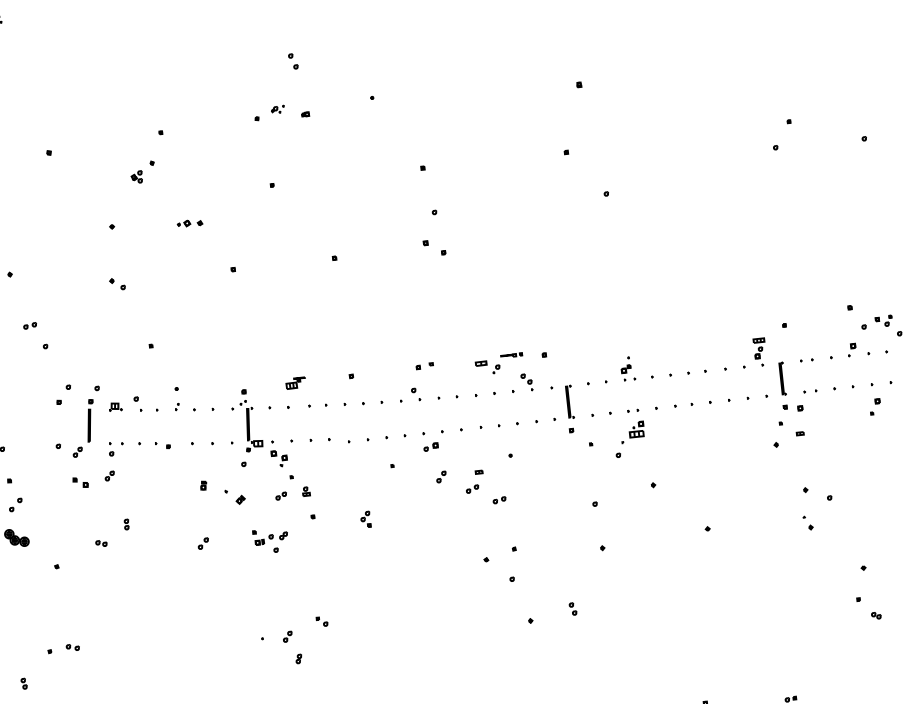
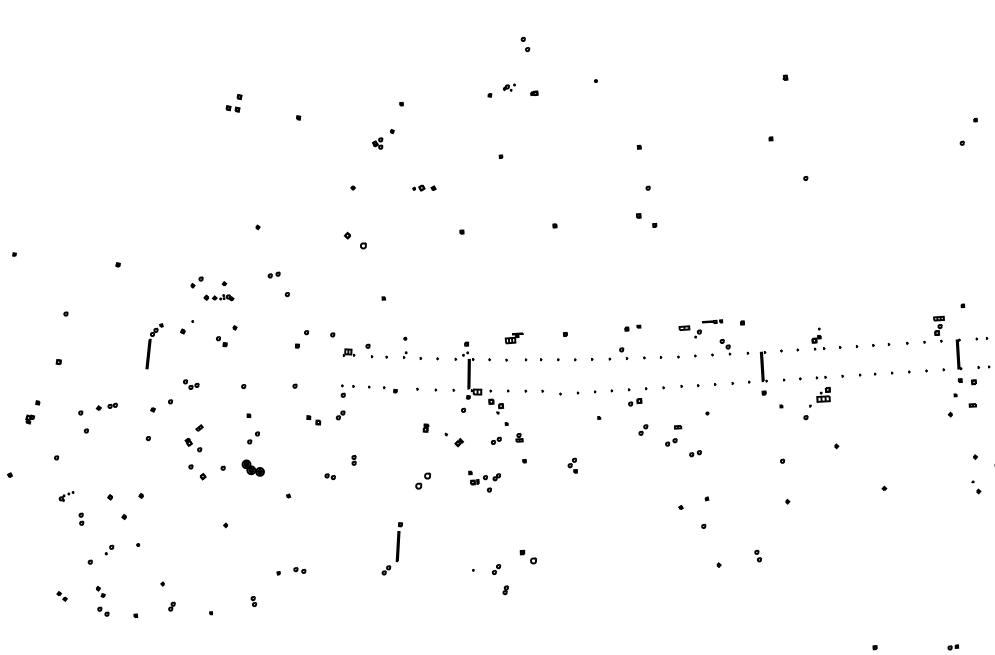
part: (117, 284) -> (355, 240), size x1.6
part: (82, 428) -> (391, 548), moved
part: (203, 543) -> (423, 480), size x1.6
part: (322, 622) -> (528, 557), size x1.6

